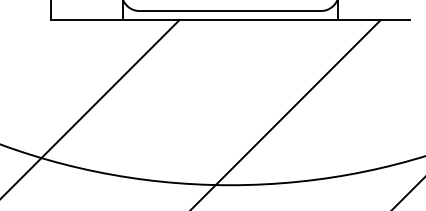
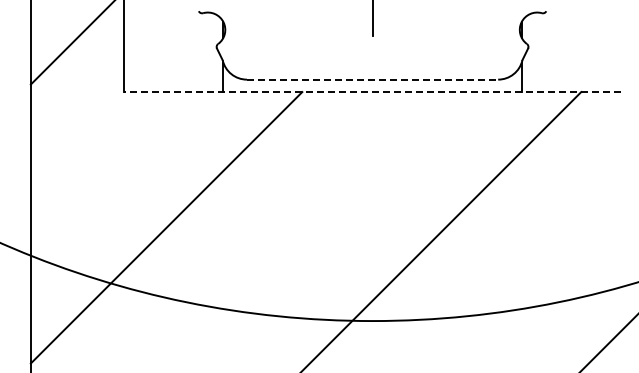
line: (230, 10) -> (372, 79), solid -> dashed
line: (230, 20) -> (372, 92), solid -> dashed

